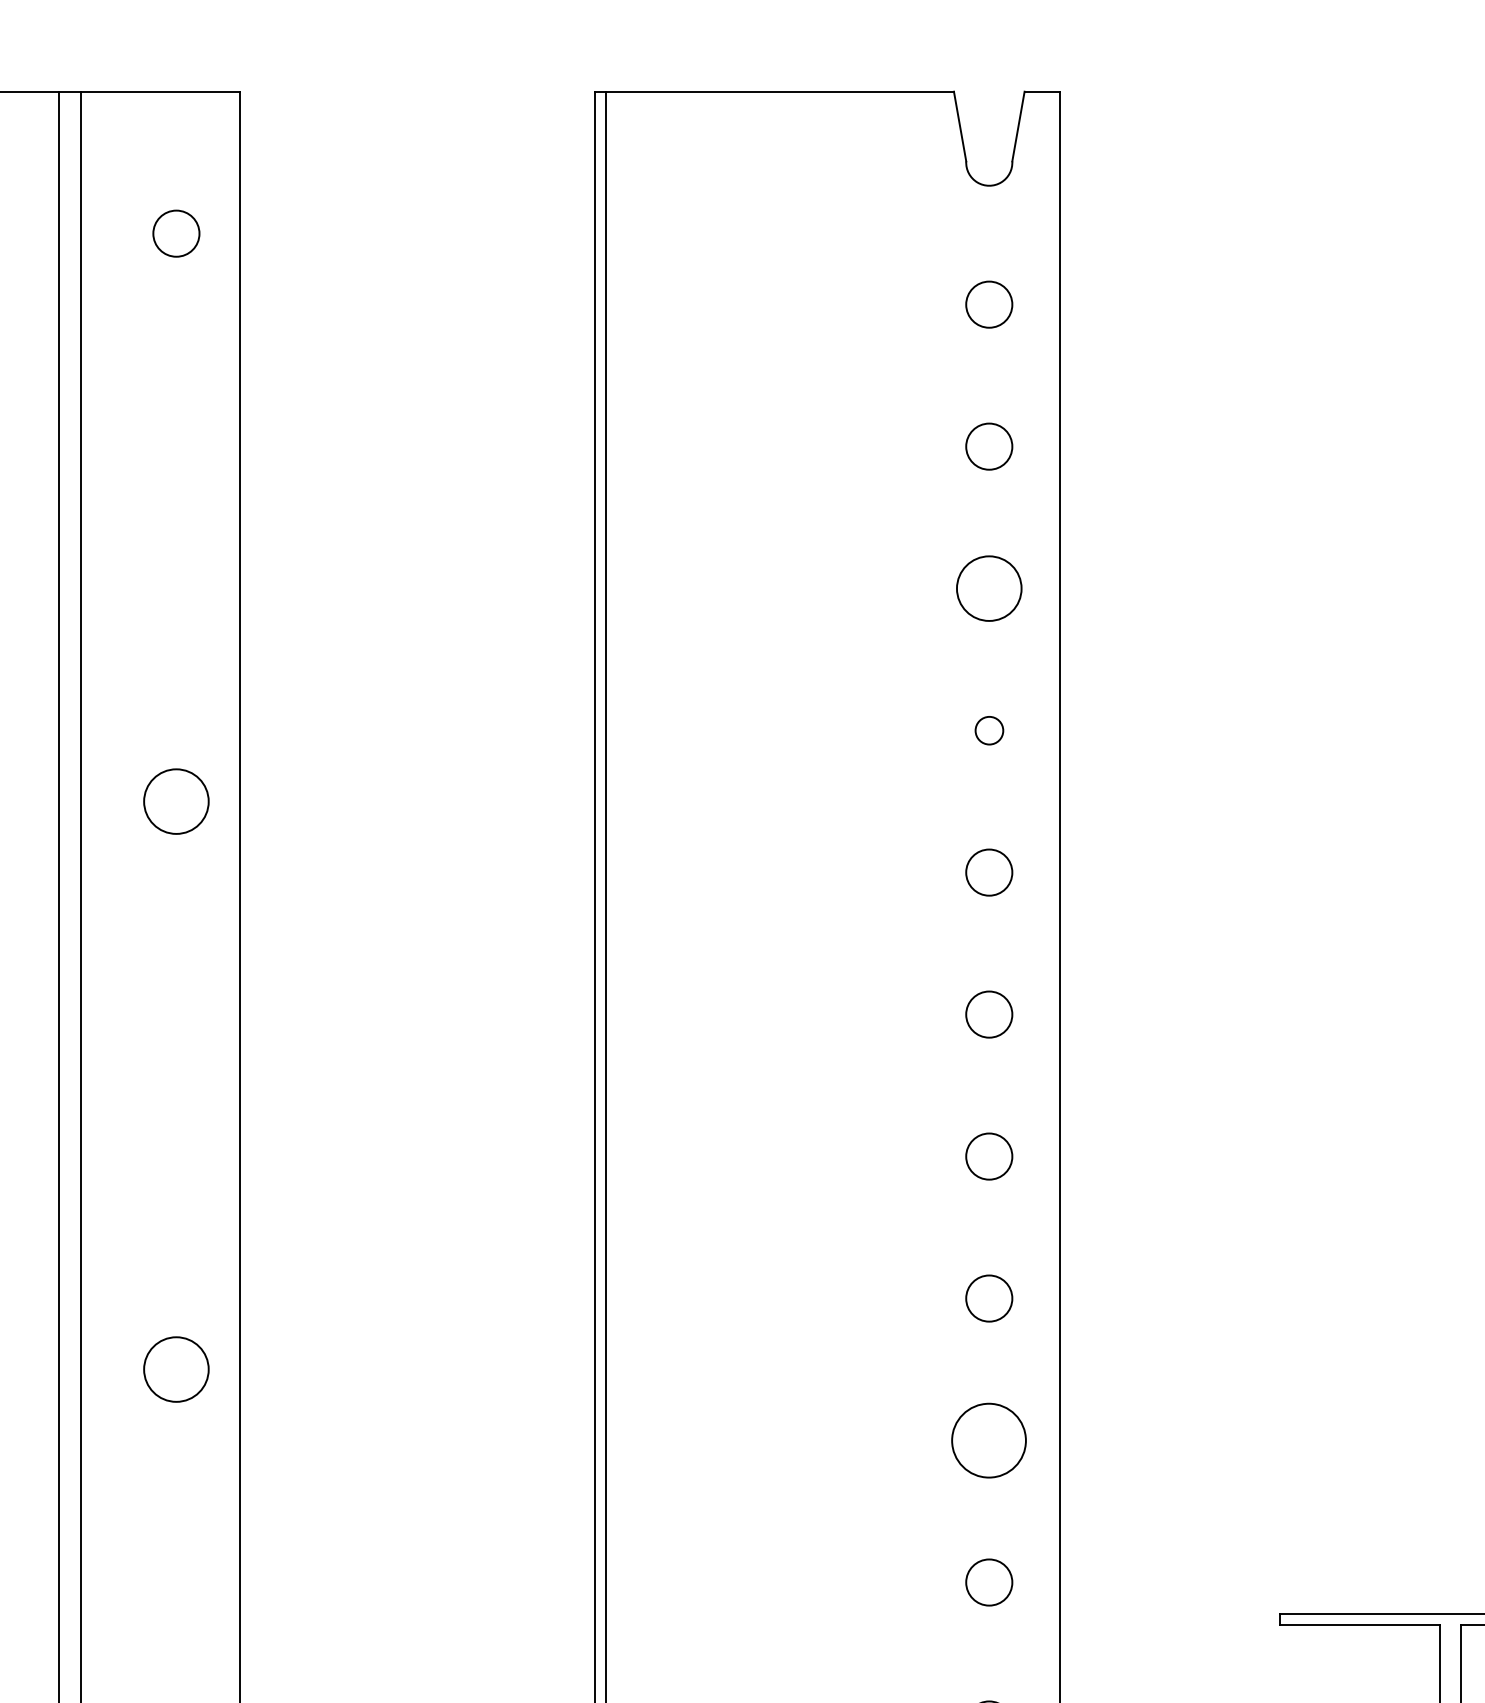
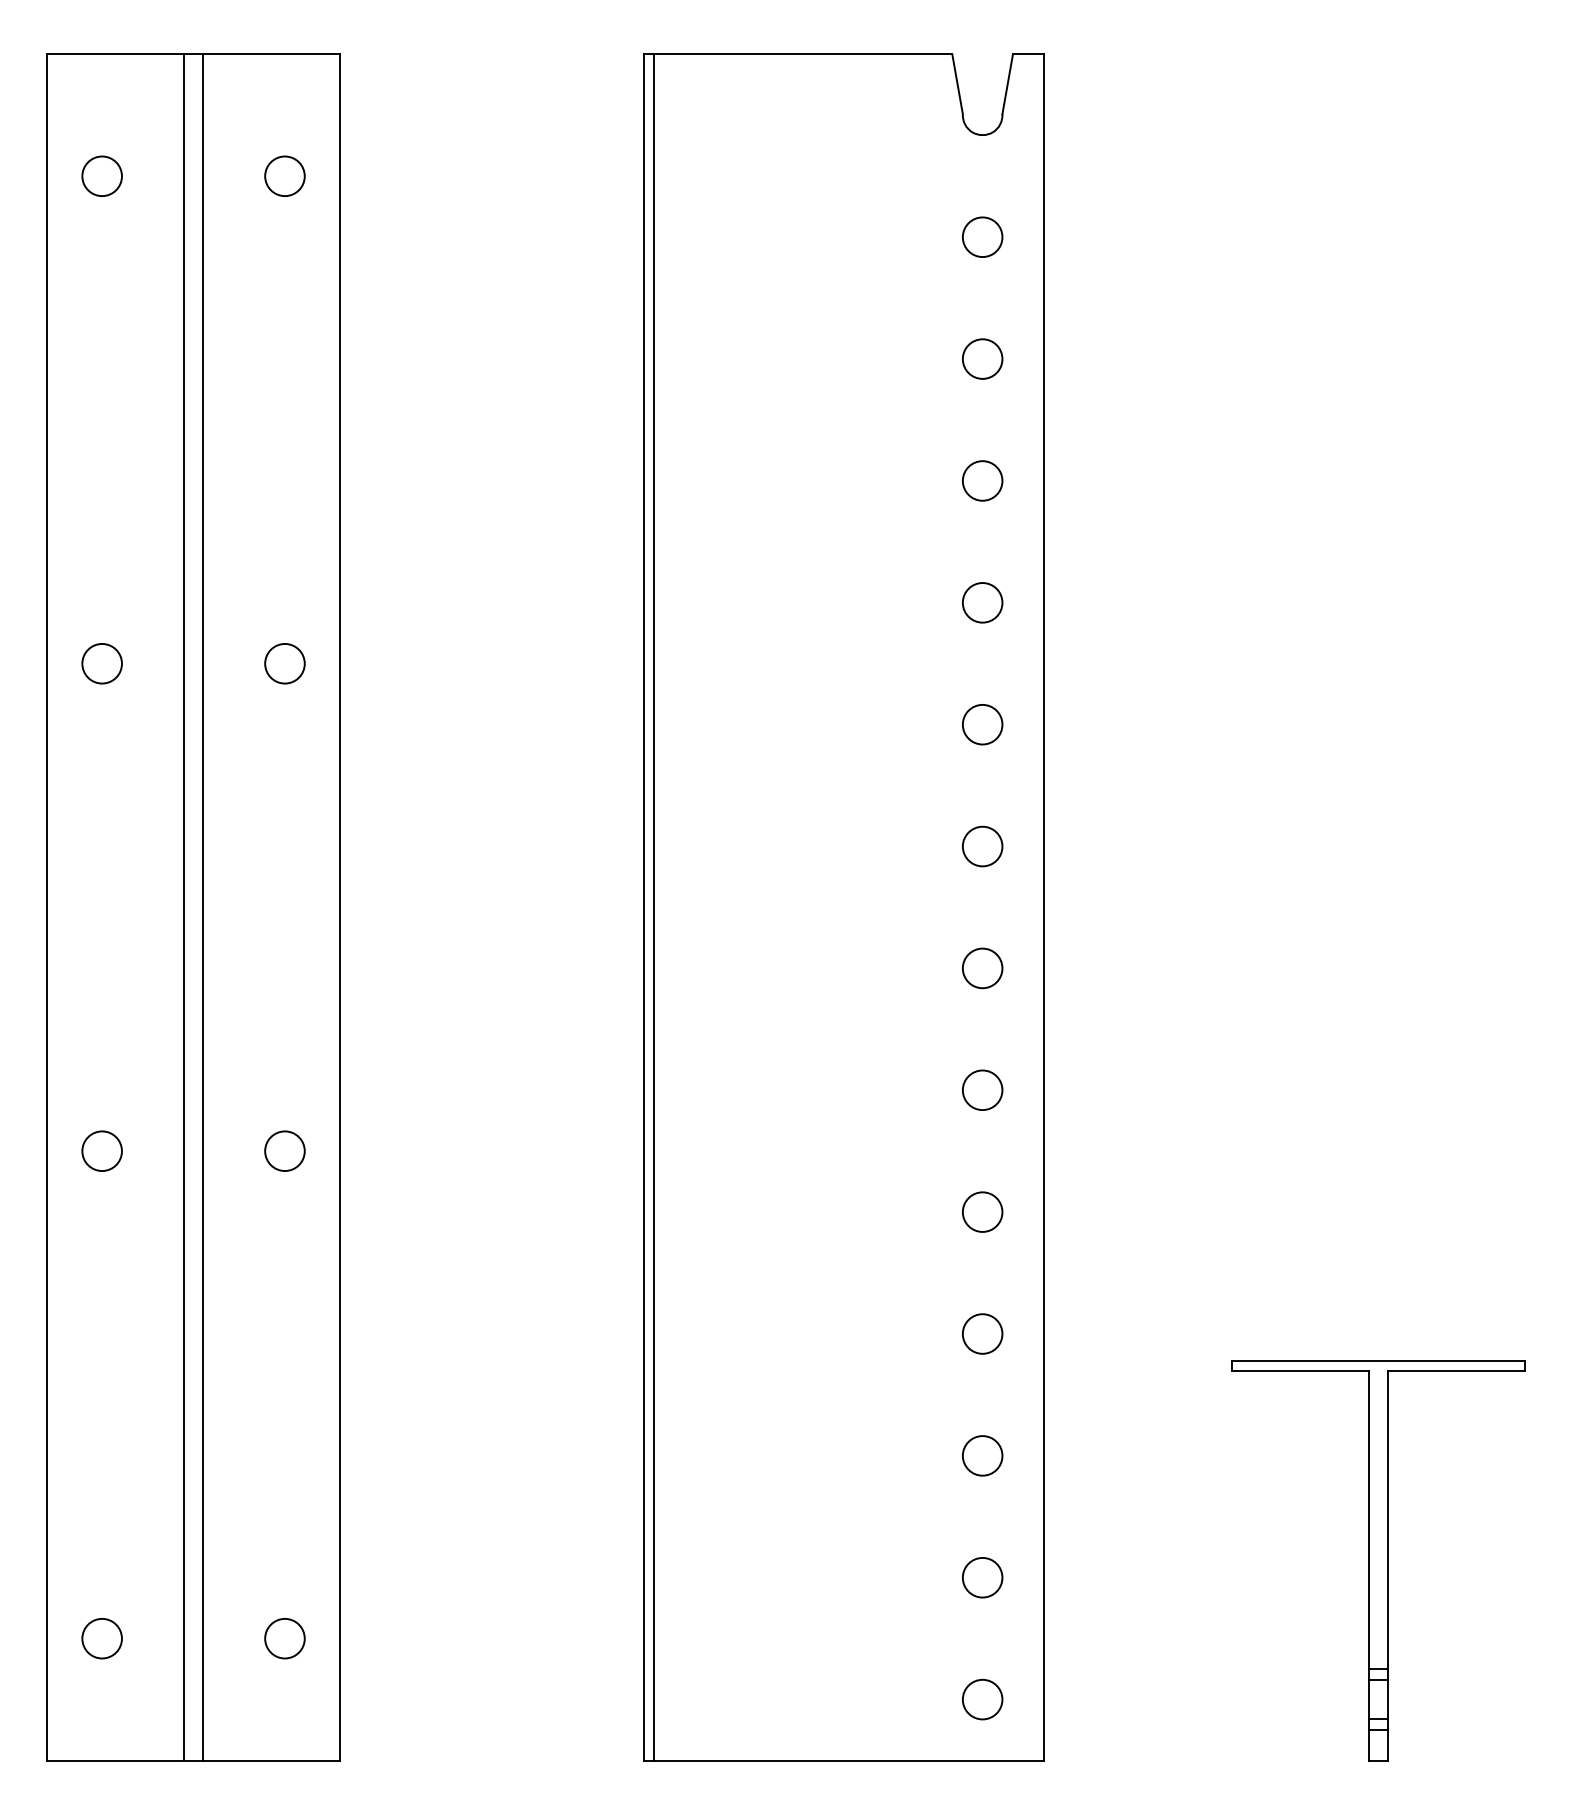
circle: (989, 588) -> (982, 480), size x0.71
circle: (989, 730) -> (982, 602), size x1.67
circle: (175, 801) -> (284, 663), size x0.71
circle: (175, 1369) -> (284, 1151), size x0.71
circle: (989, 1439) -> (982, 1211), size x0.62

